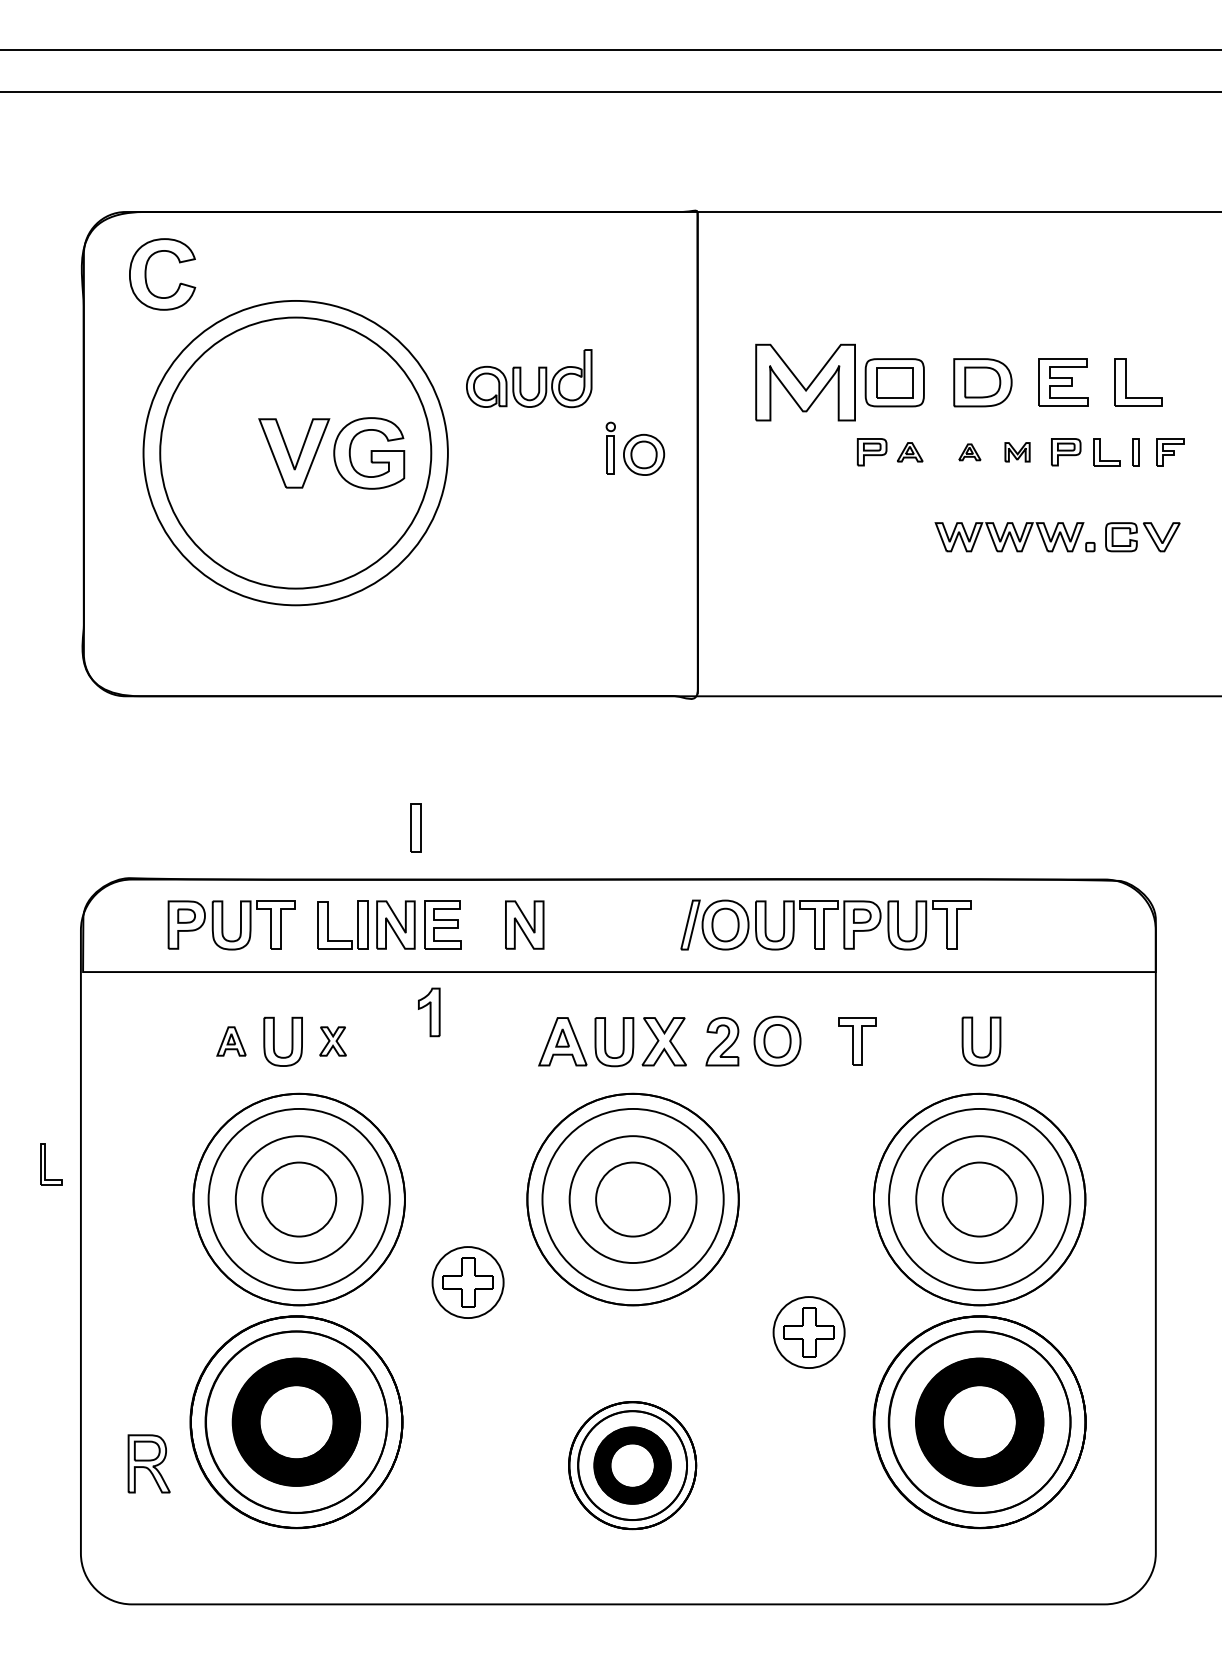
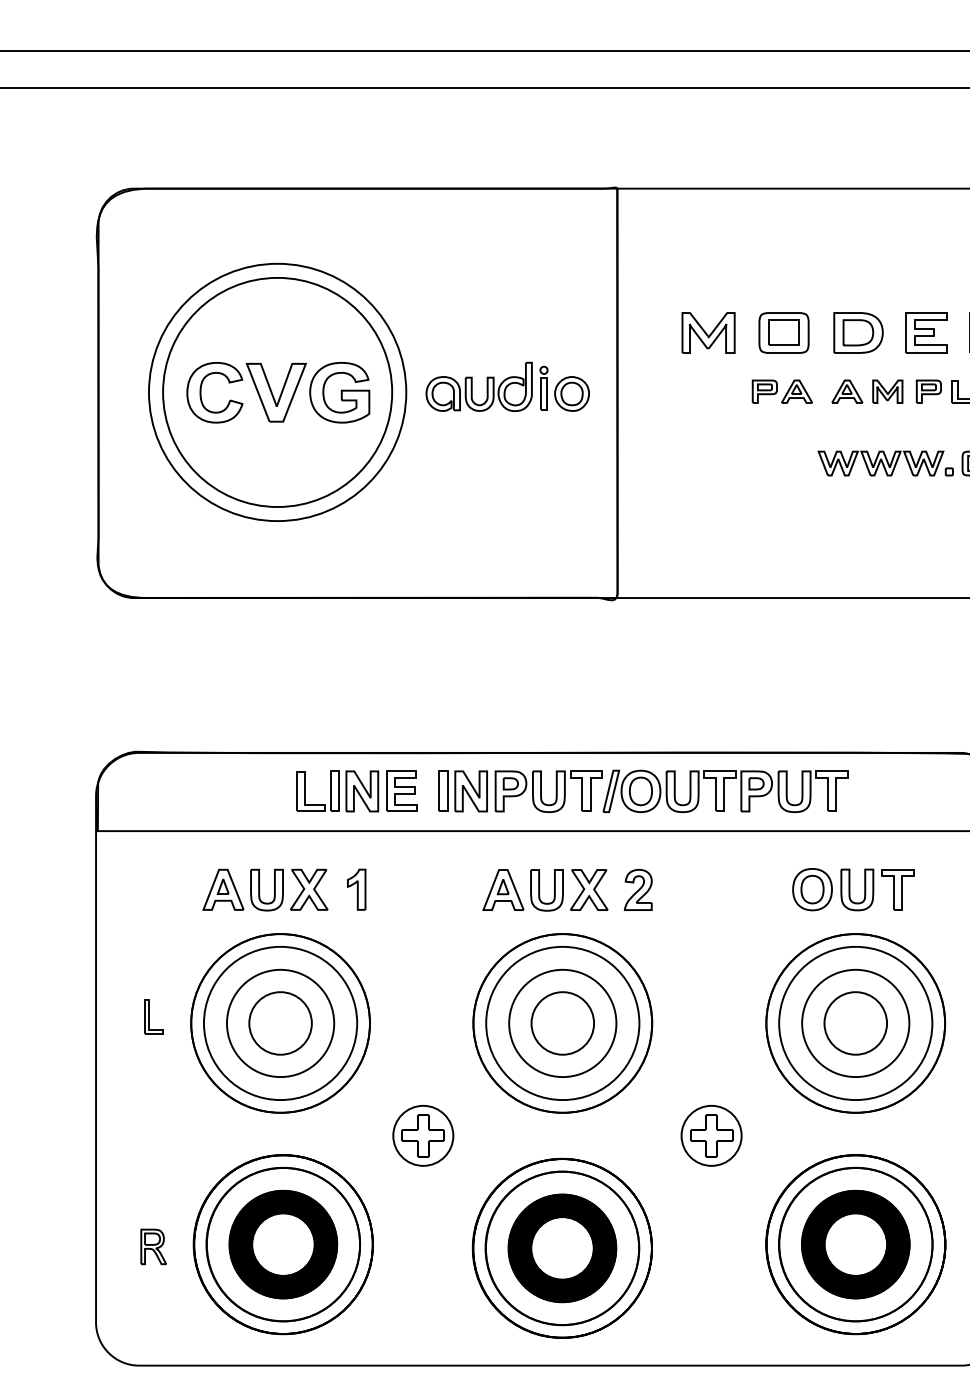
part: (146, 274) -> (201, 392), moved
part: (521, 378) -> (472, 386), moved
part: (805, 382) -> (708, 332), size x0.62
part: (909, 452) -> (796, 391), size x1.43
part: (969, 452) -> (847, 391), size x1.67
part: (1017, 452) -> (887, 391), size x1.43
part: (415, 827) -> (443, 790), moved
part: (223, 925) -> (542, 791), moved
part: (429, 1012) -> (356, 889), moved
part: (777, 1040) -> (812, 888), moved
part: (231, 1041) -> (223, 889), size x1.67
part: (332, 1041) -> (308, 889), size x1.67
part: (857, 1041) -> (897, 889), moved
part: (51, 1164) -> (154, 1016), moved
part: (467, 1282) -> (422, 1135), moved
part: (296, 1422) -> (283, 1244), moved
part: (979, 1422) -> (855, 1244), moved
part: (148, 1463) -> (153, 1246), size x0.71
part: (632, 1465) -> (562, 1248), size x1.67

